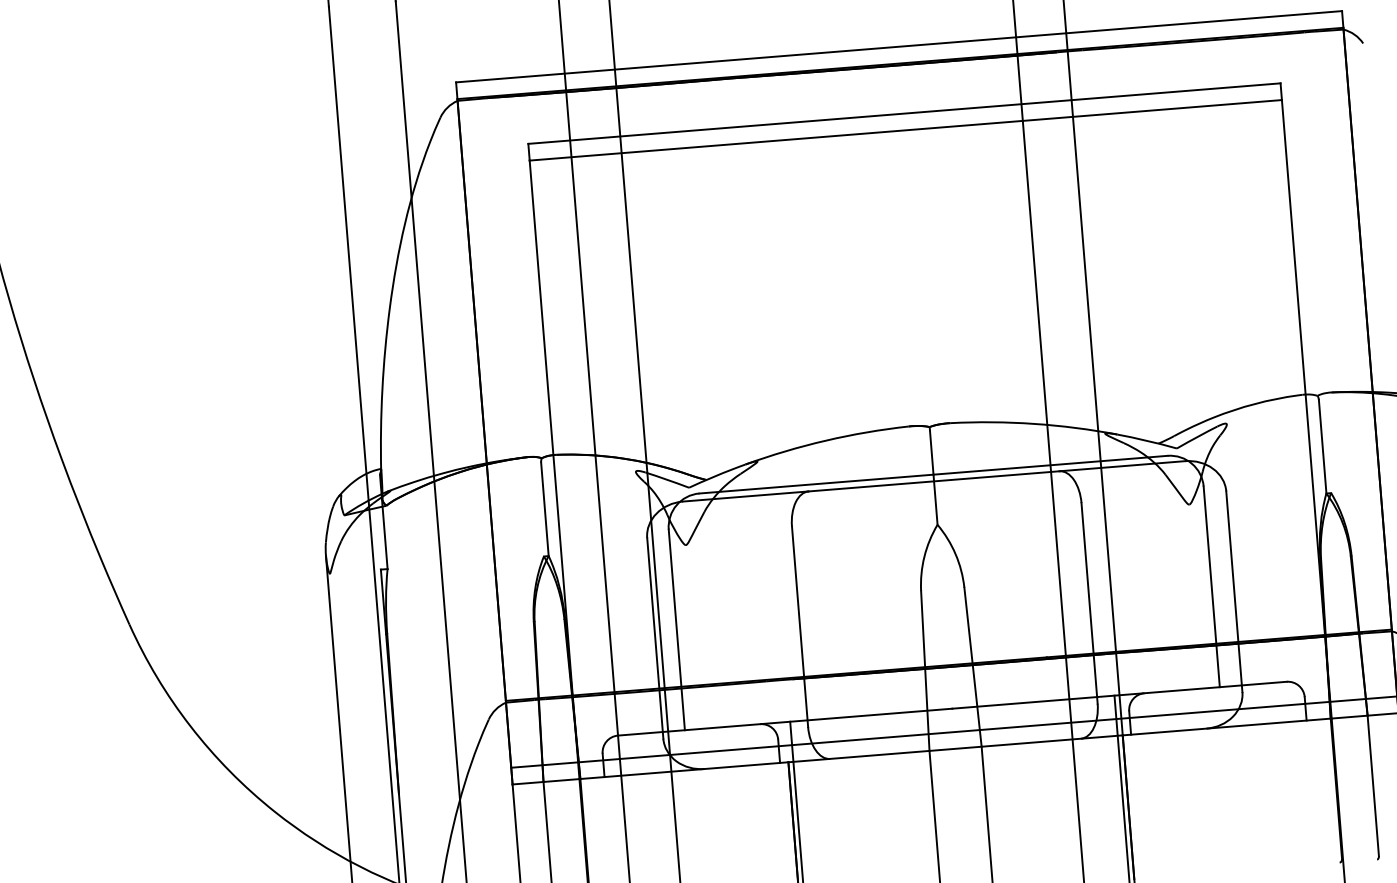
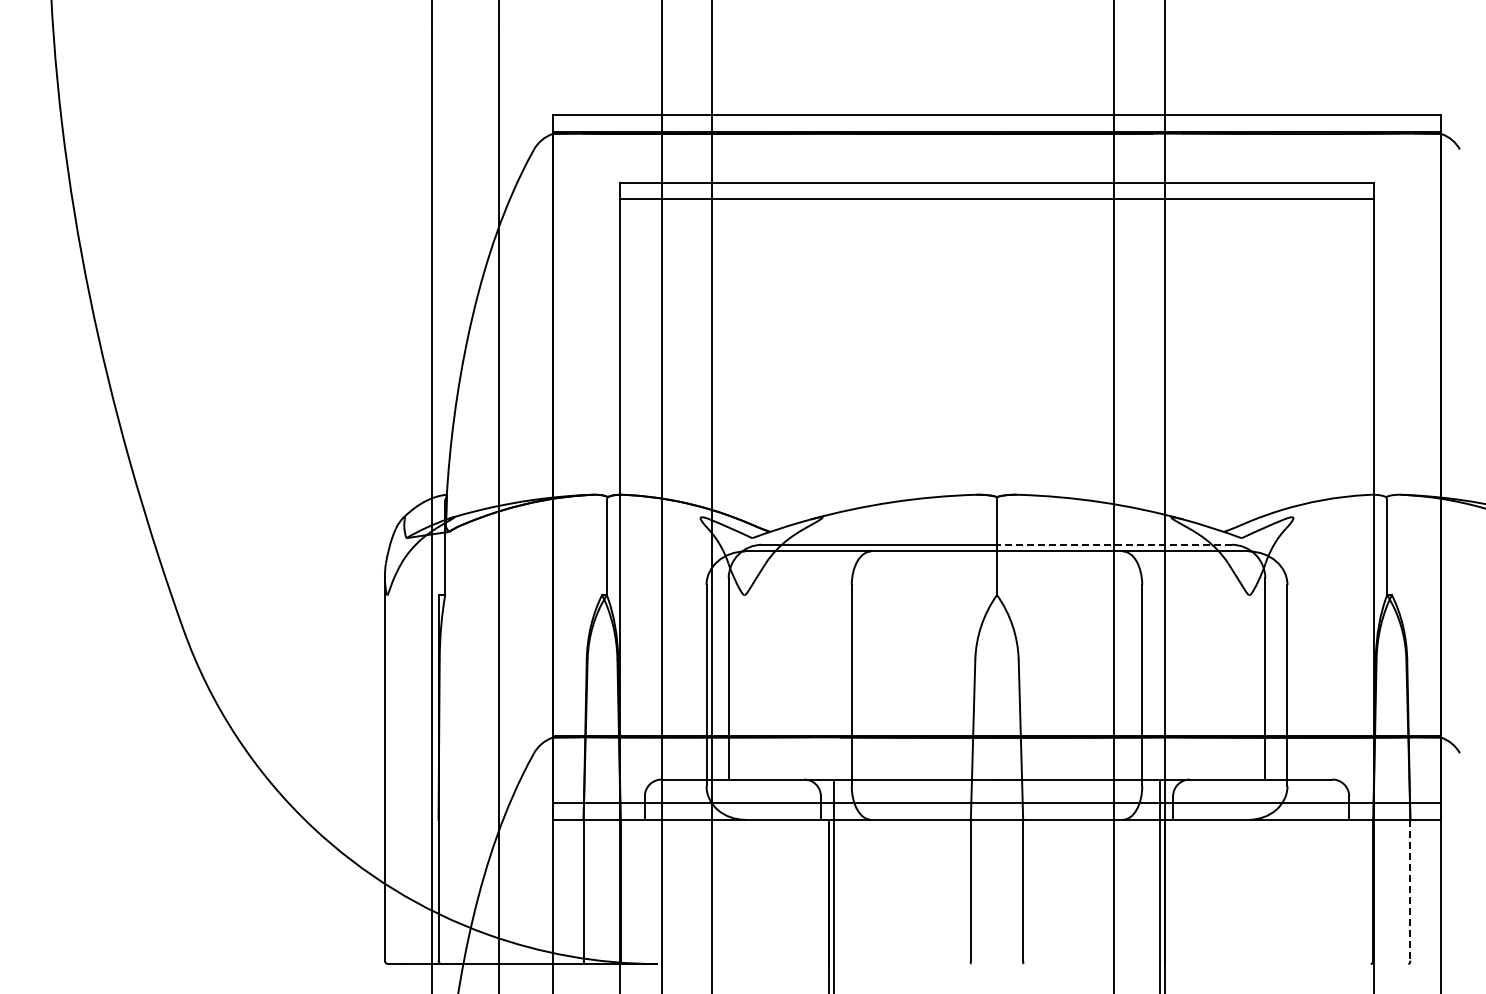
line: (1049, 465) -> (1113, 544), solid -> dashed
line: (1373, 786) -> (1410, 890), solid -> dashed

